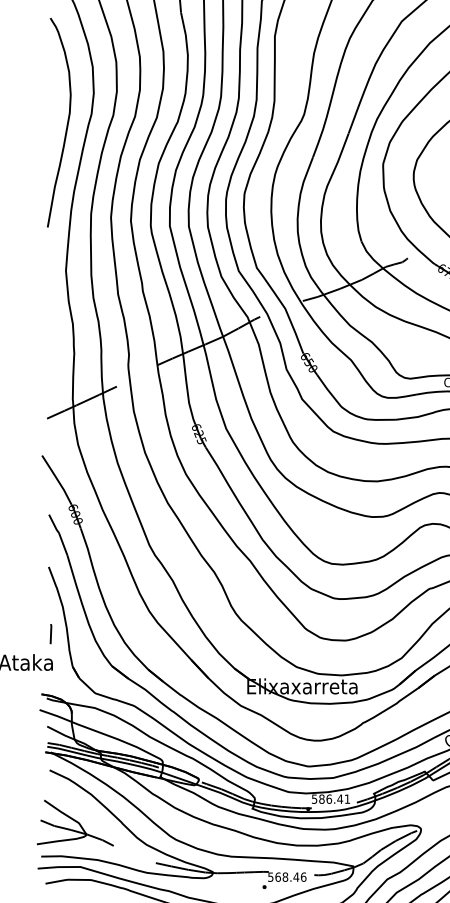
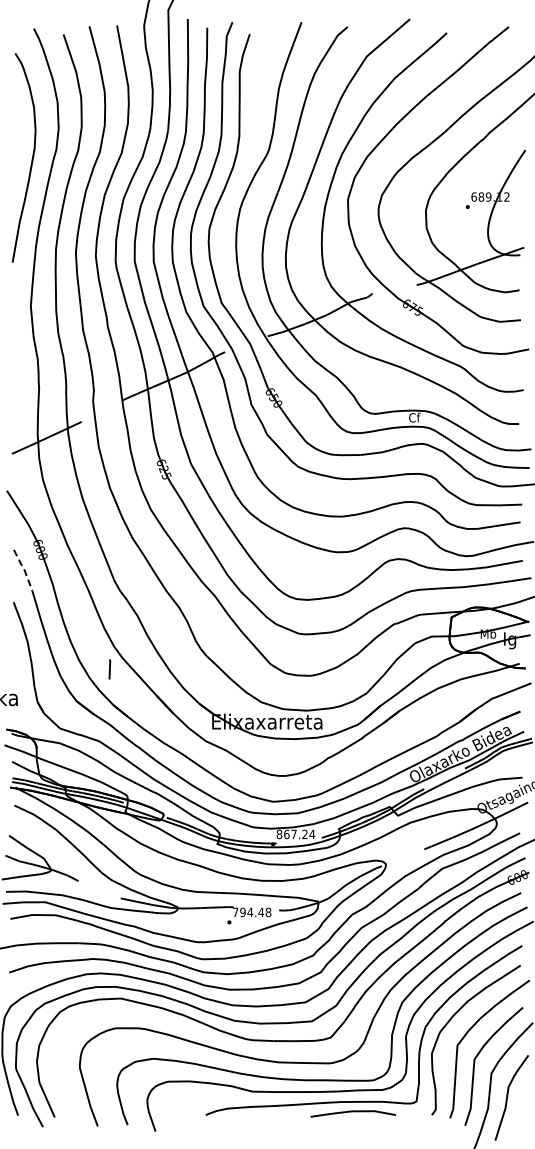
line: (58, 533) -> (23, 568), solid -> dashed
line: (50, 634) -> (109, 669), moved
text: (330, 799) -> (295, 834), 586.41 -> 867.24
text: (287, 877) -> (252, 912), 568.46 -> 794.48

